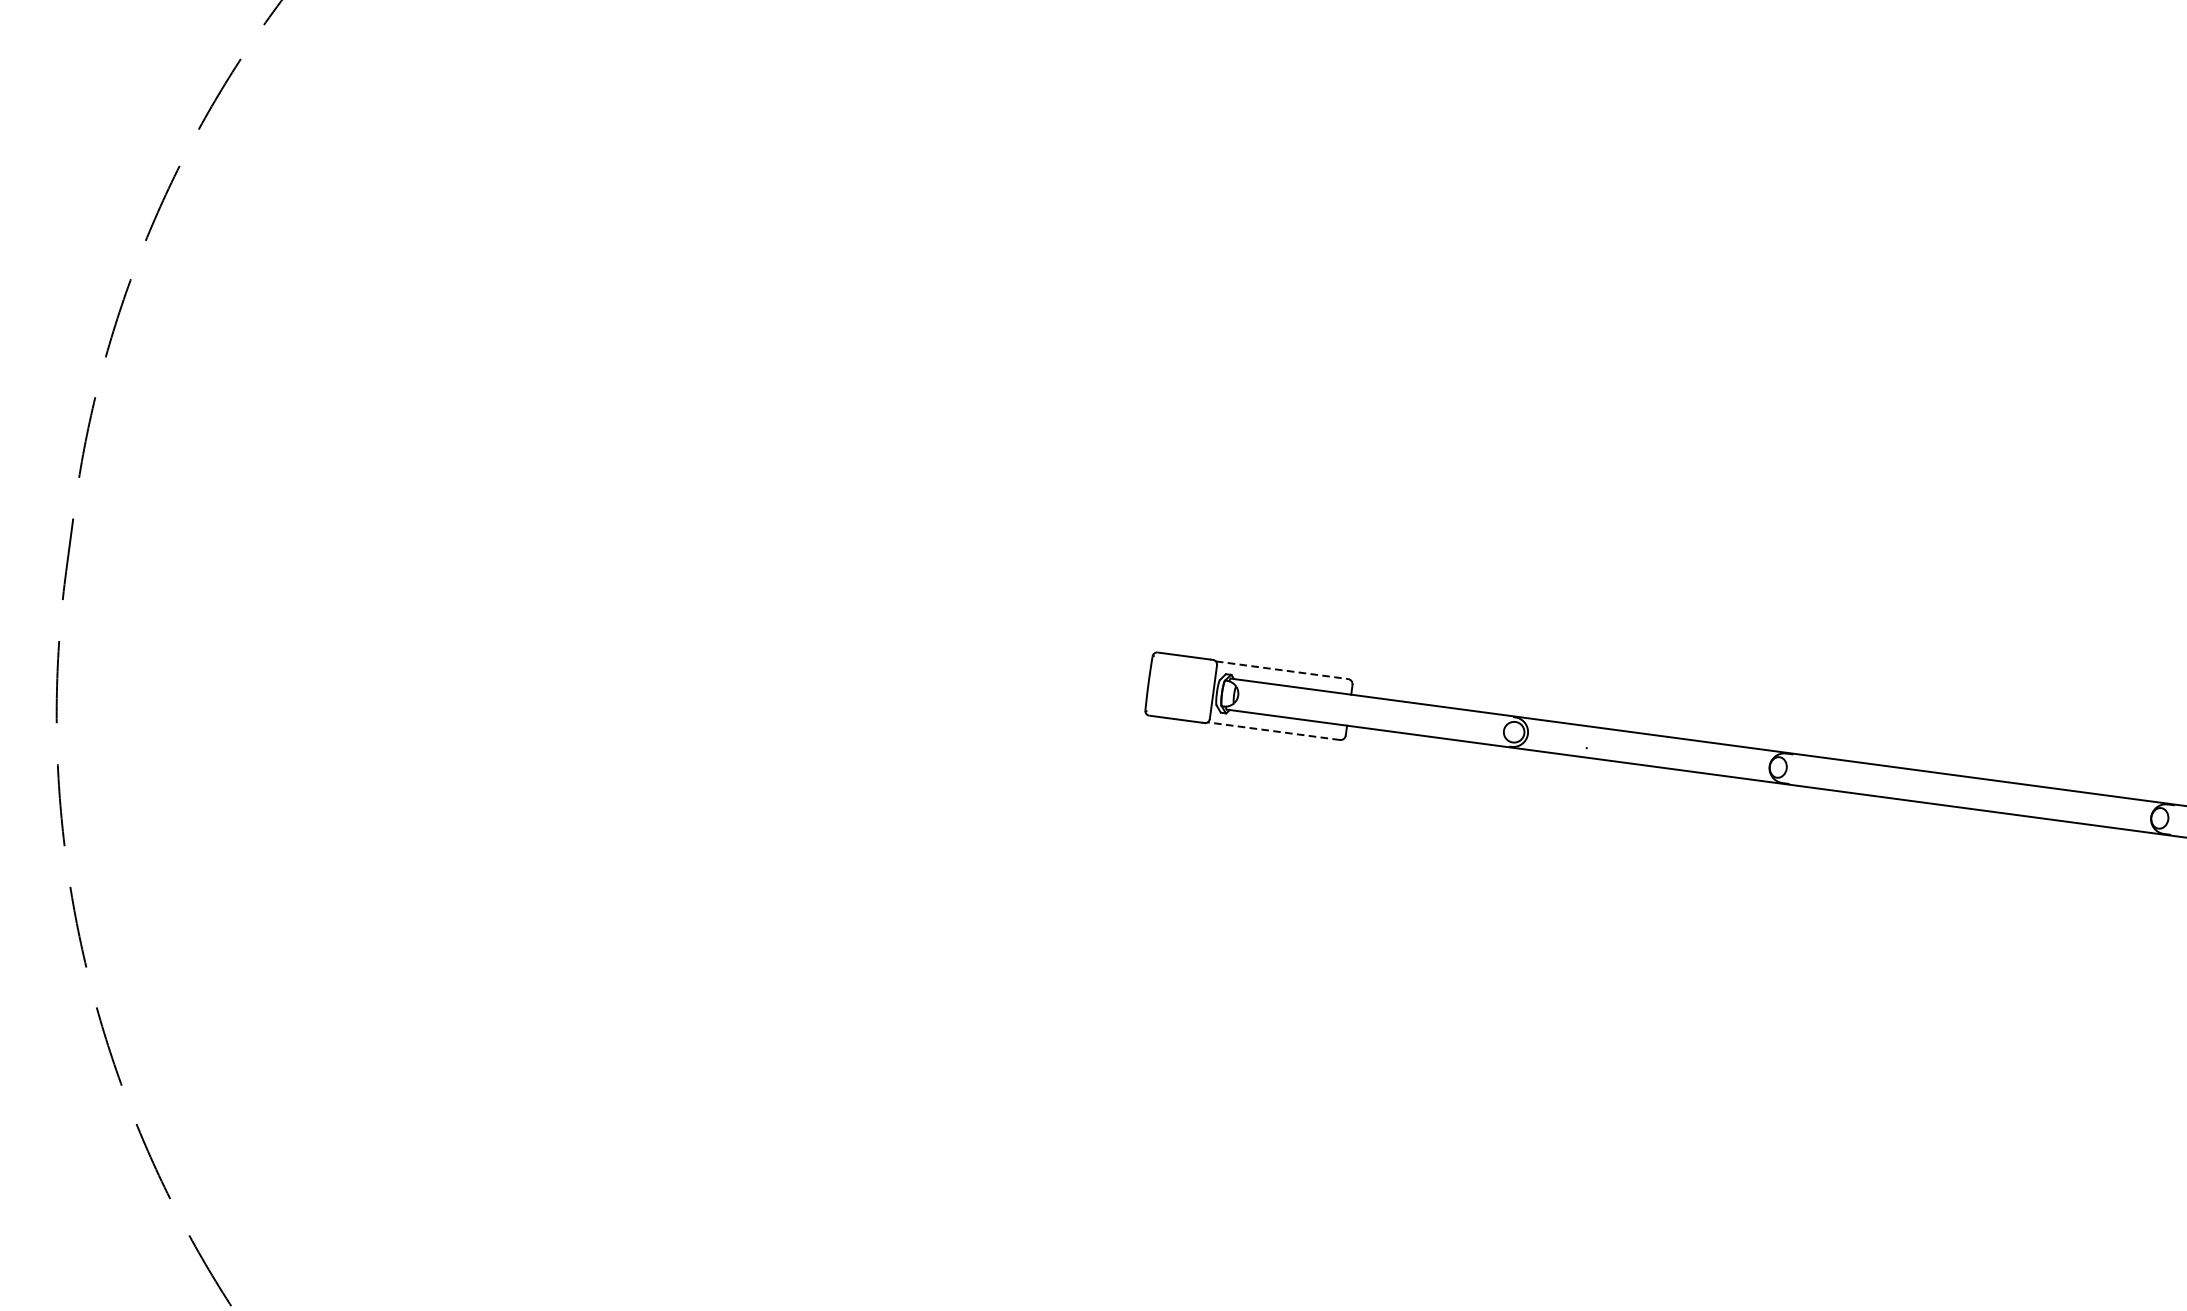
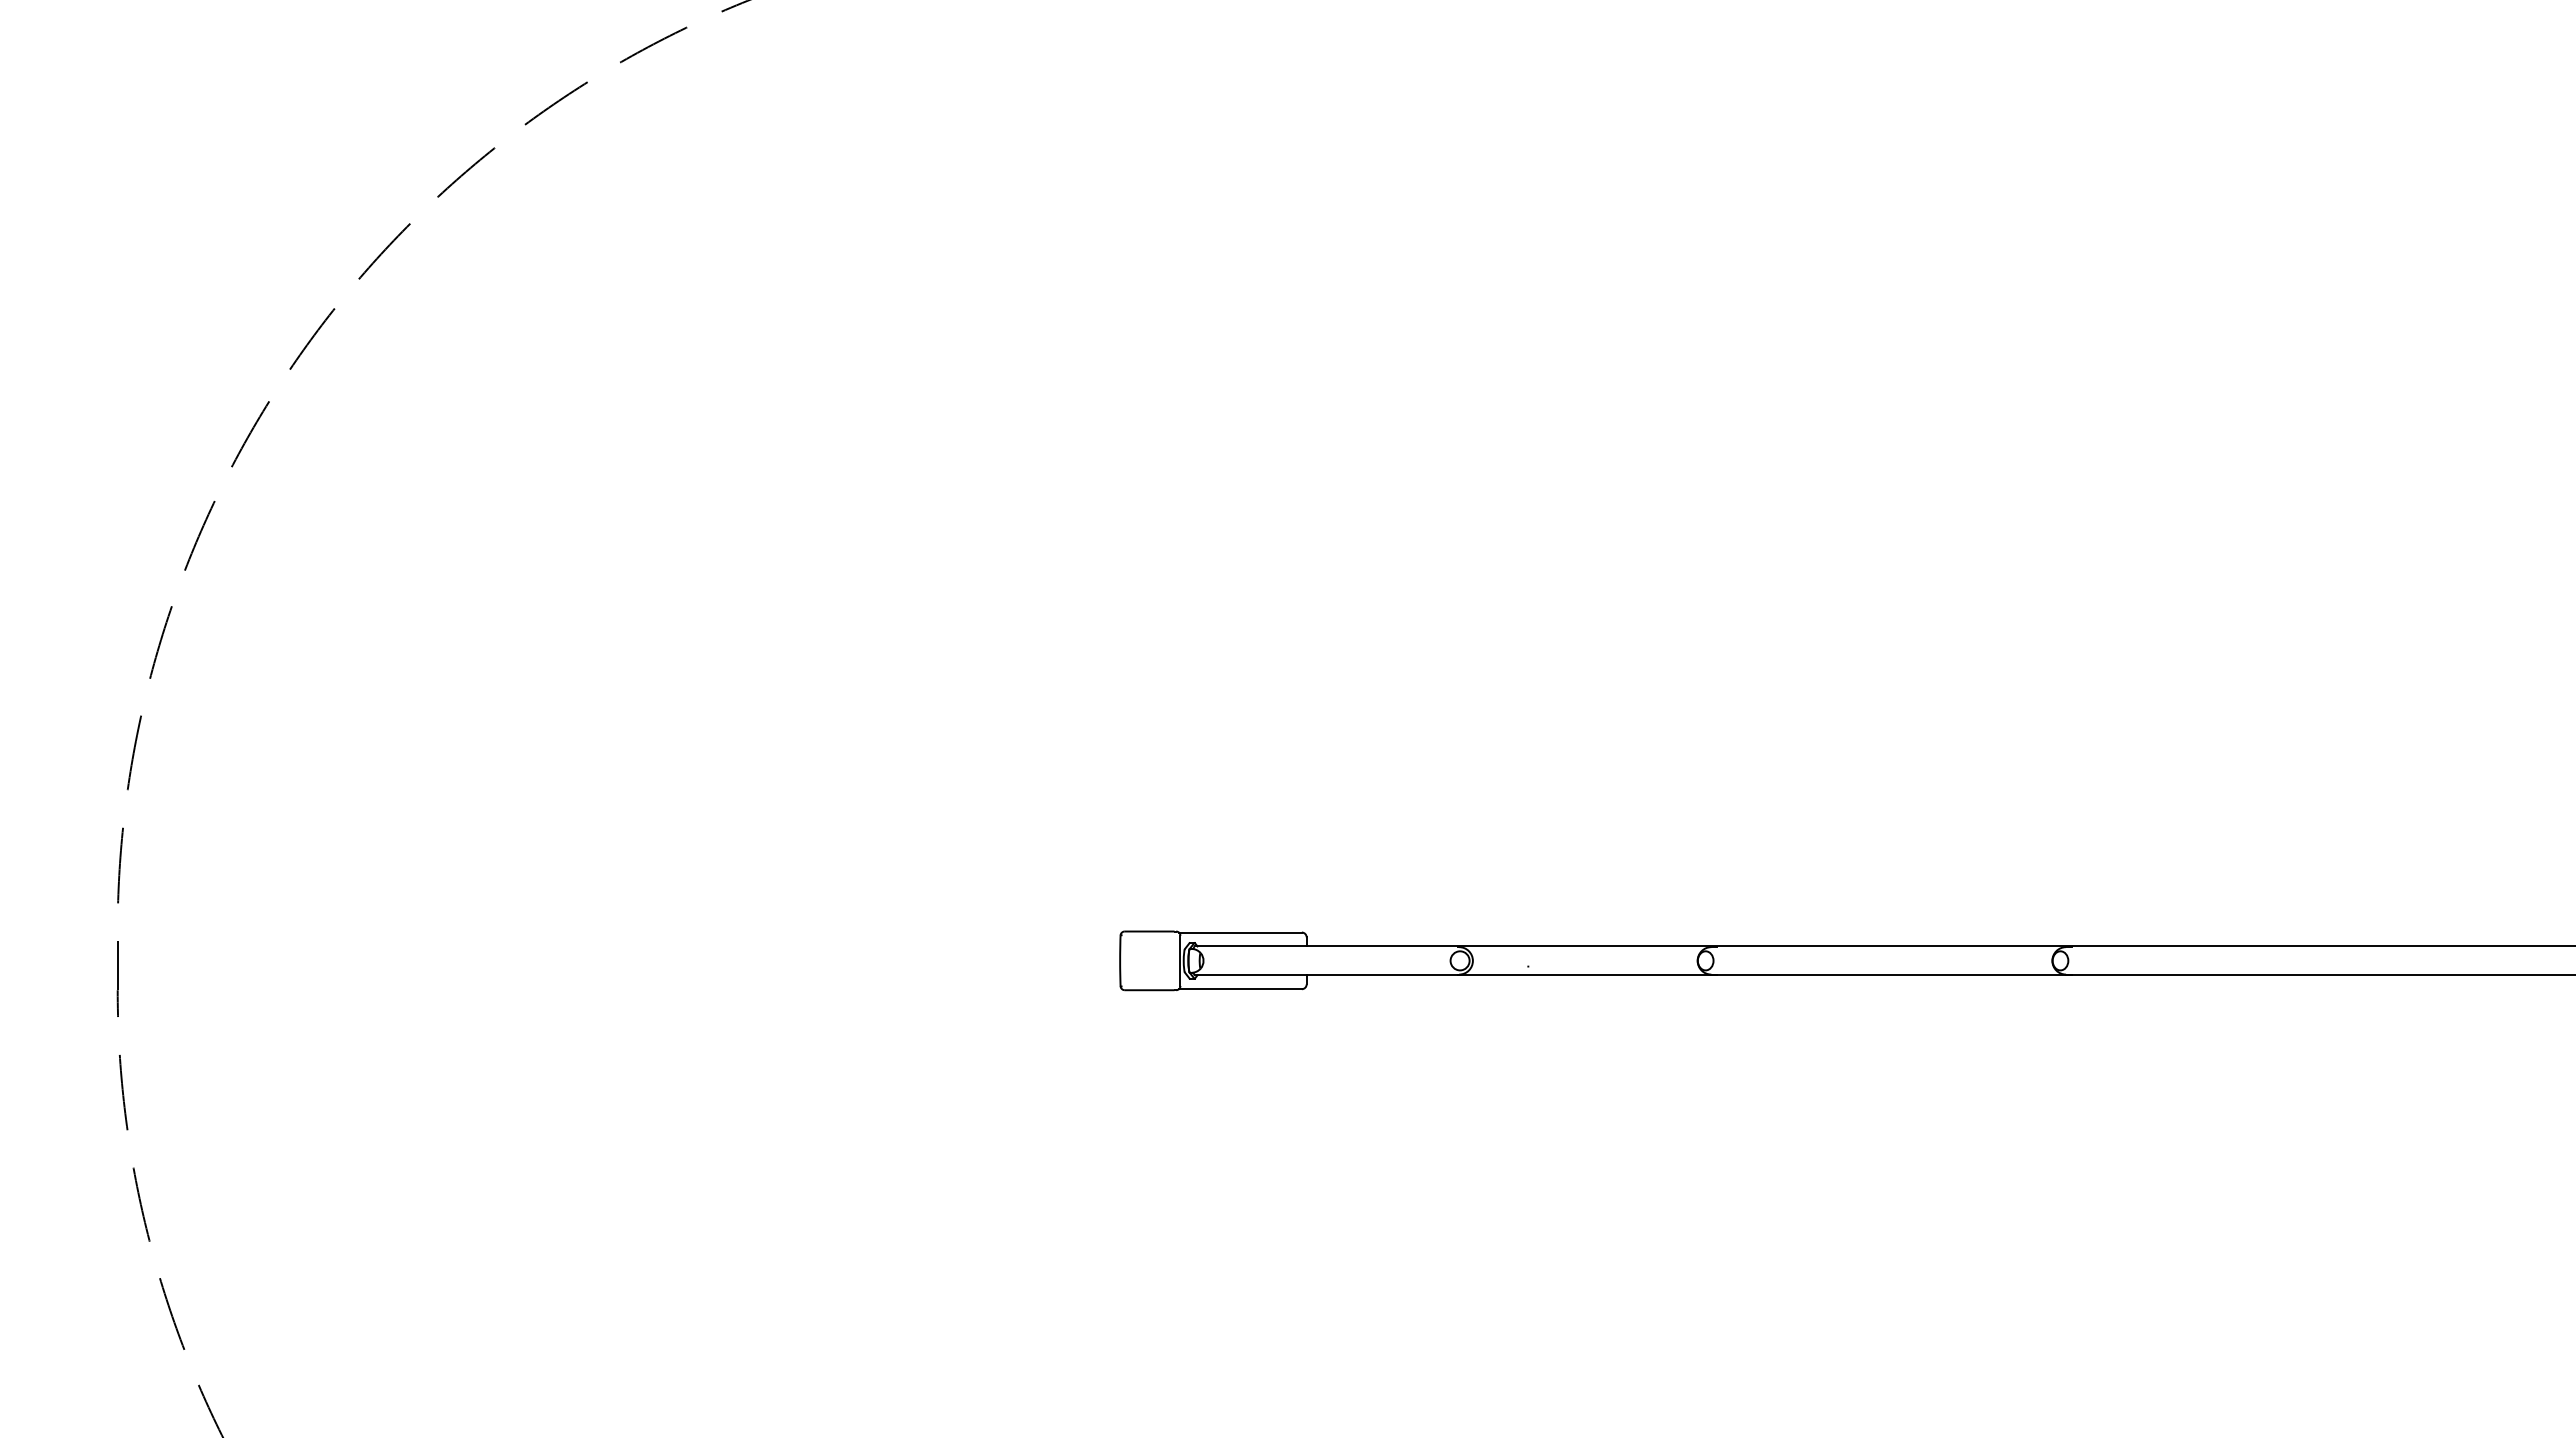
line: (1282, 670) -> (1240, 932), dashed -> solid
line: (1272, 731) -> (1239, 989), dashed -> solid

